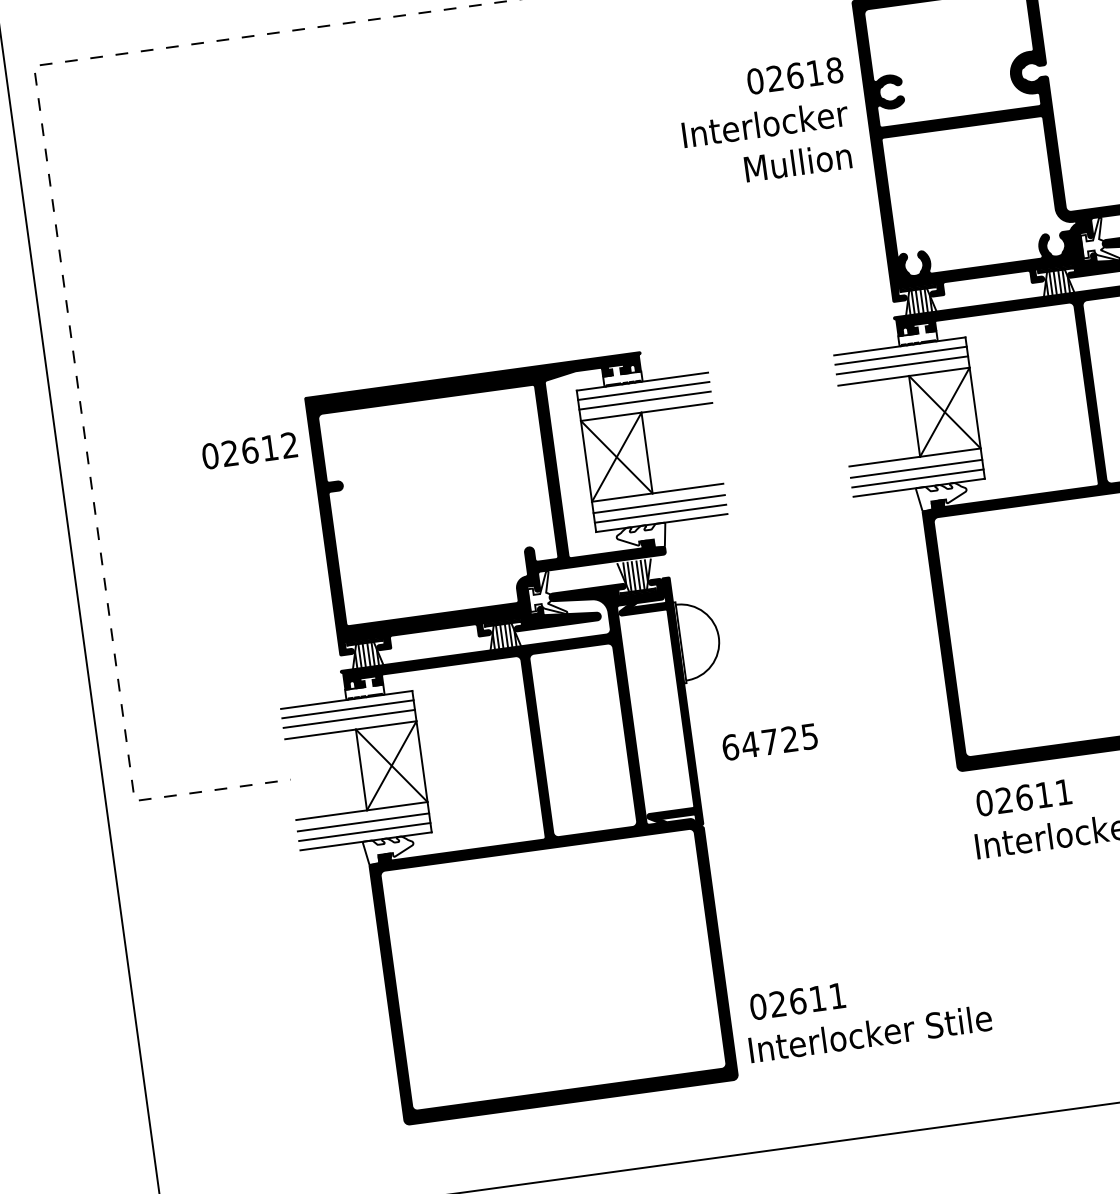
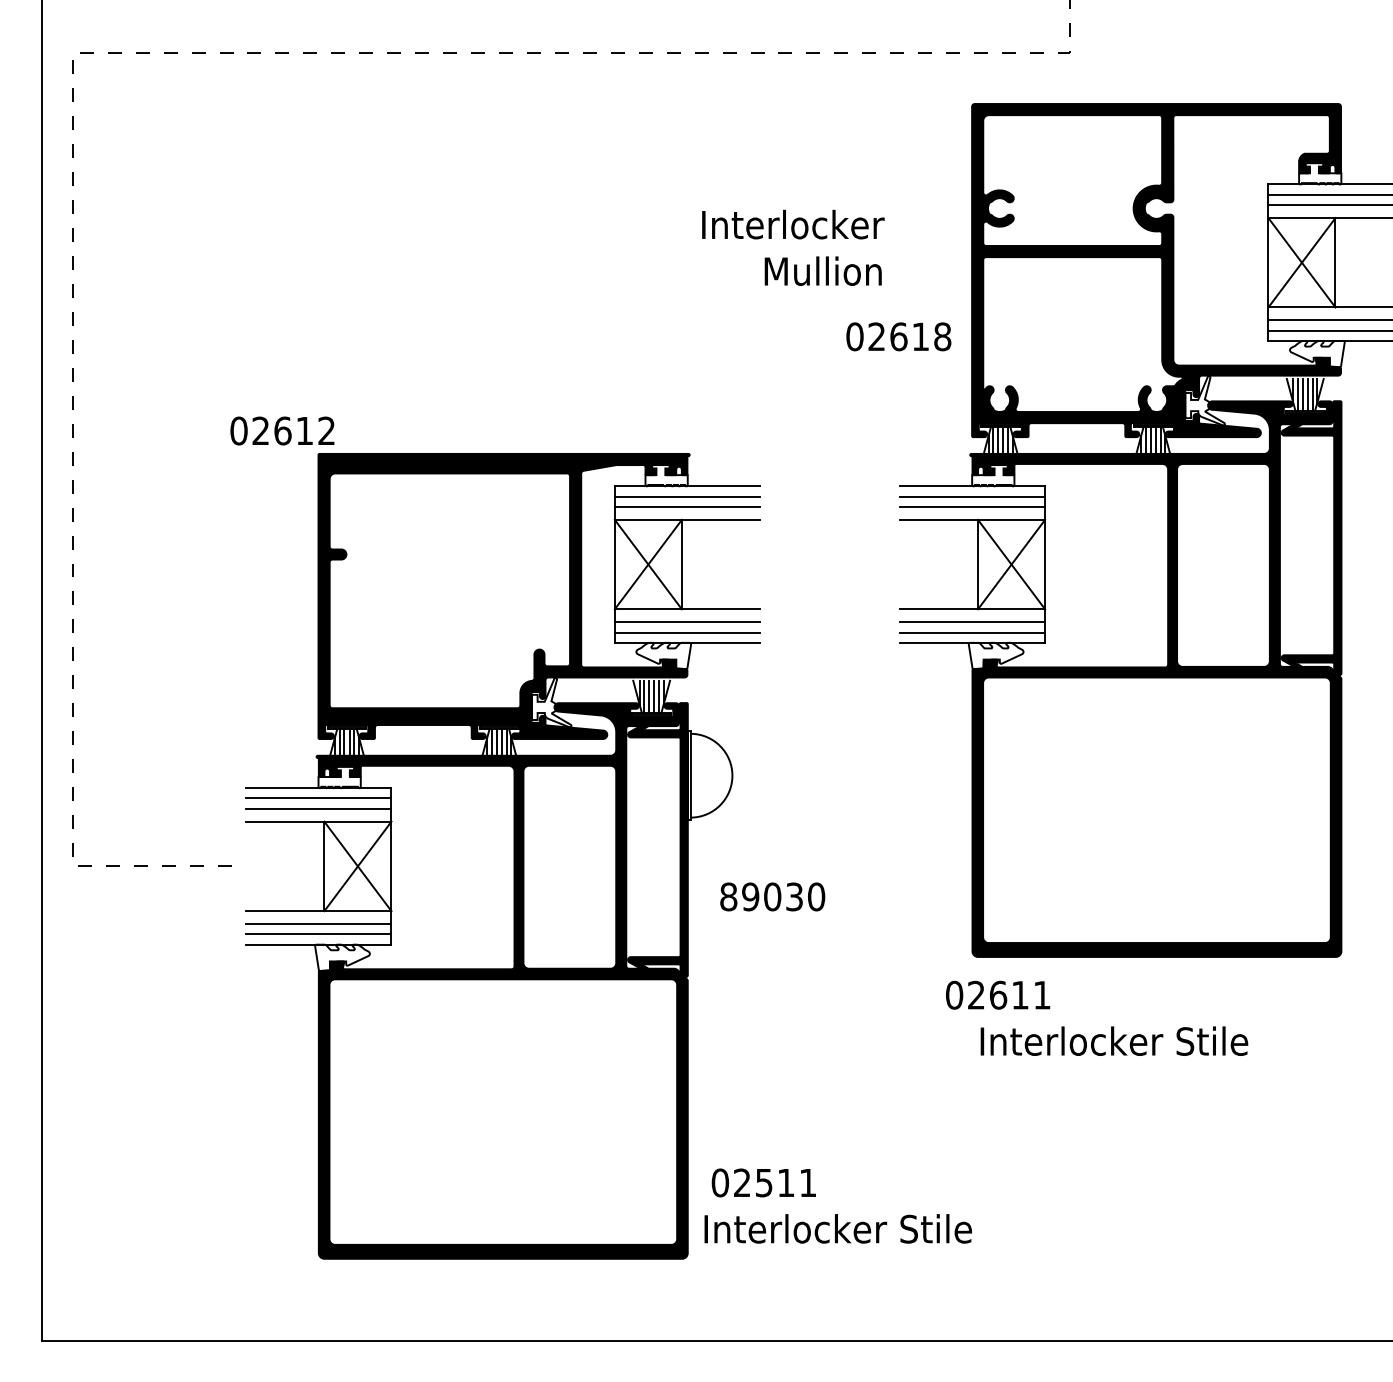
text: (794, 75) -> (898, 336), moved
text: (768, 144) -> (793, 247), moved
text: (249, 450) -> (282, 430), moved
text: (770, 741) -> (772, 896), 64725 -> 89030
text: (1024, 797) -> (998, 994), moved
text: (798, 1001) -> (764, 1182), 02611 -> 02511

